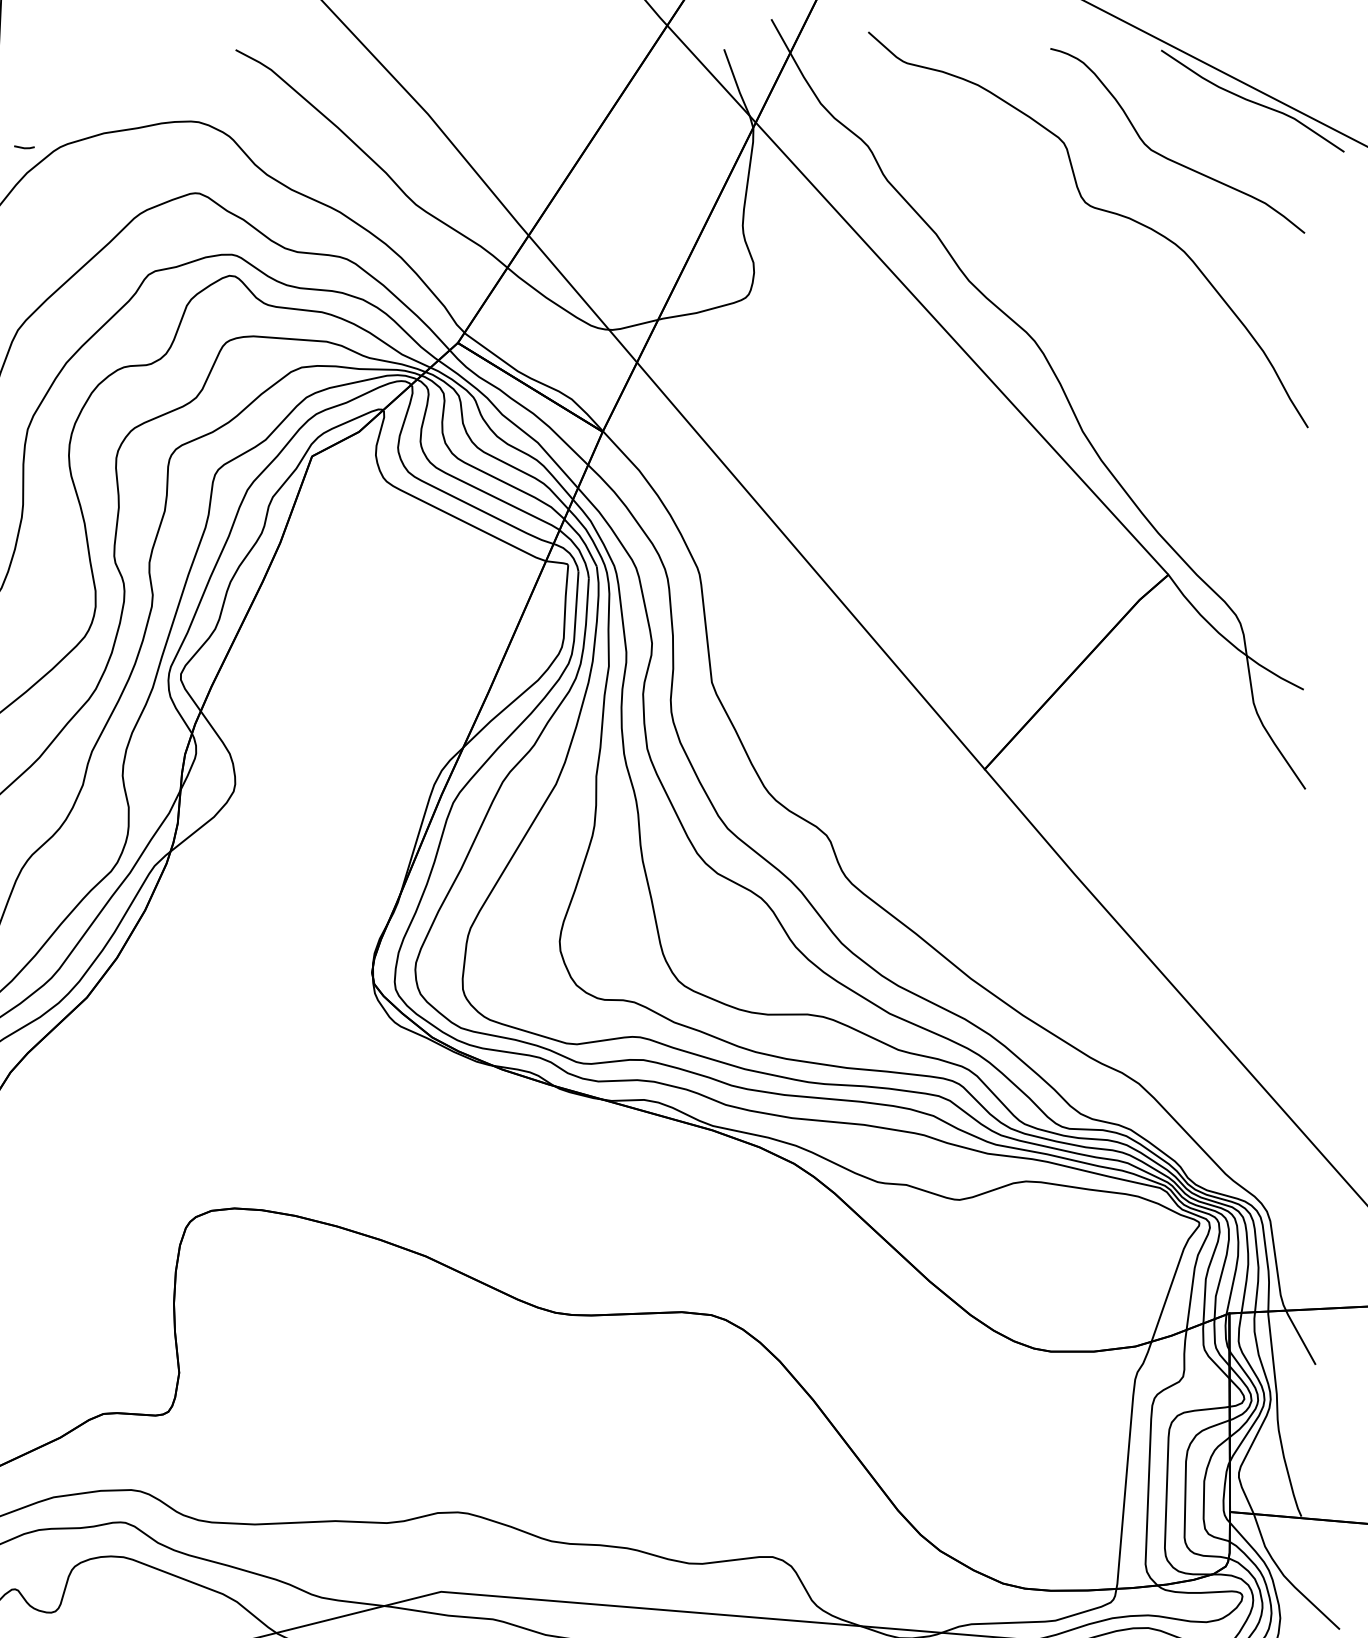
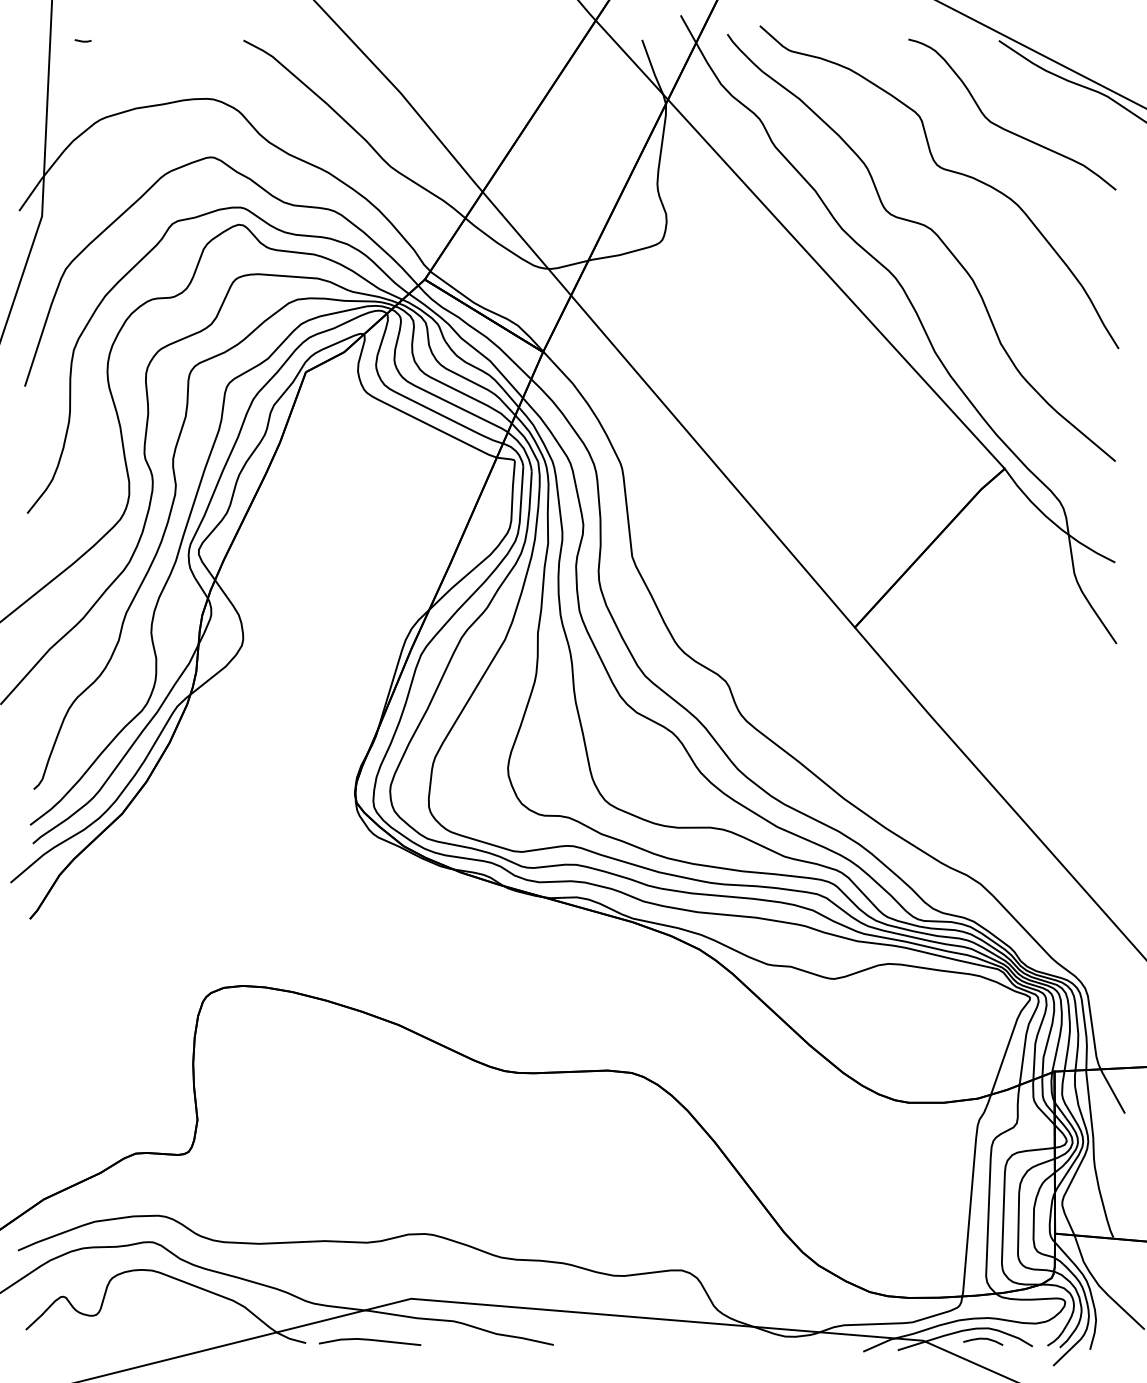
line: (23, 146) -> (82, 40), moved
curve: (1079, 285) -> (932, 232), added

